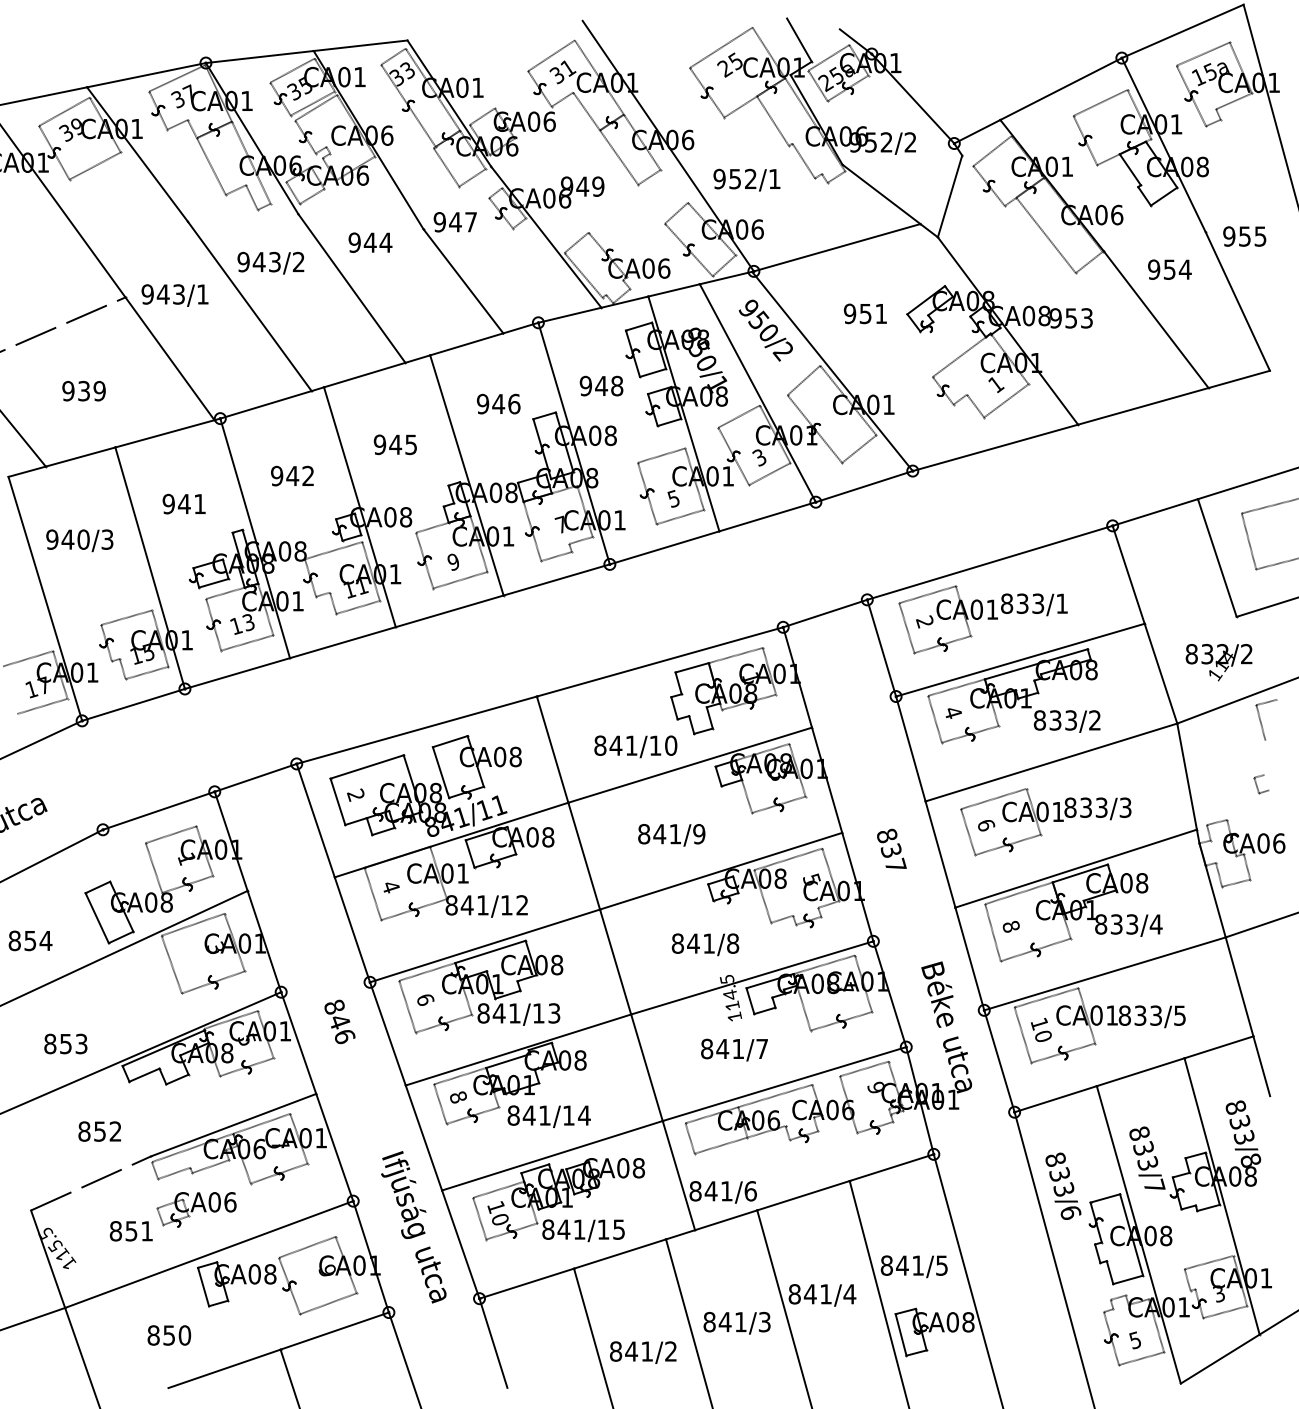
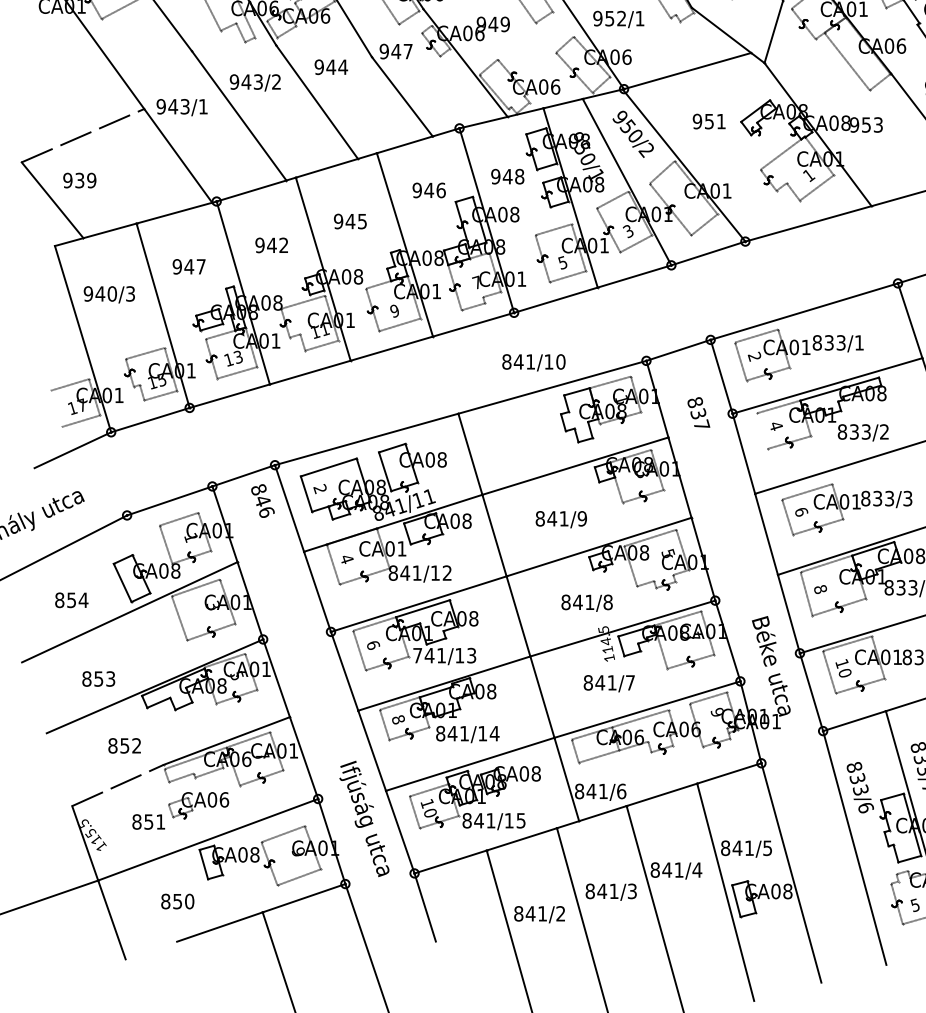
text: (83, 391) -> (79, 180), moved
text: (199, 504) -> (200, 267), 941 -> 947
line: (934, 718) -> (761, 430), removed
text: (635, 746) -> (533, 362), moved
text: (891, 848) -> (698, 412), moved
text: (483, 1013) -> (417, 655), 841/13 -> 741/13
text: (339, 1021) -> (262, 500), moved

